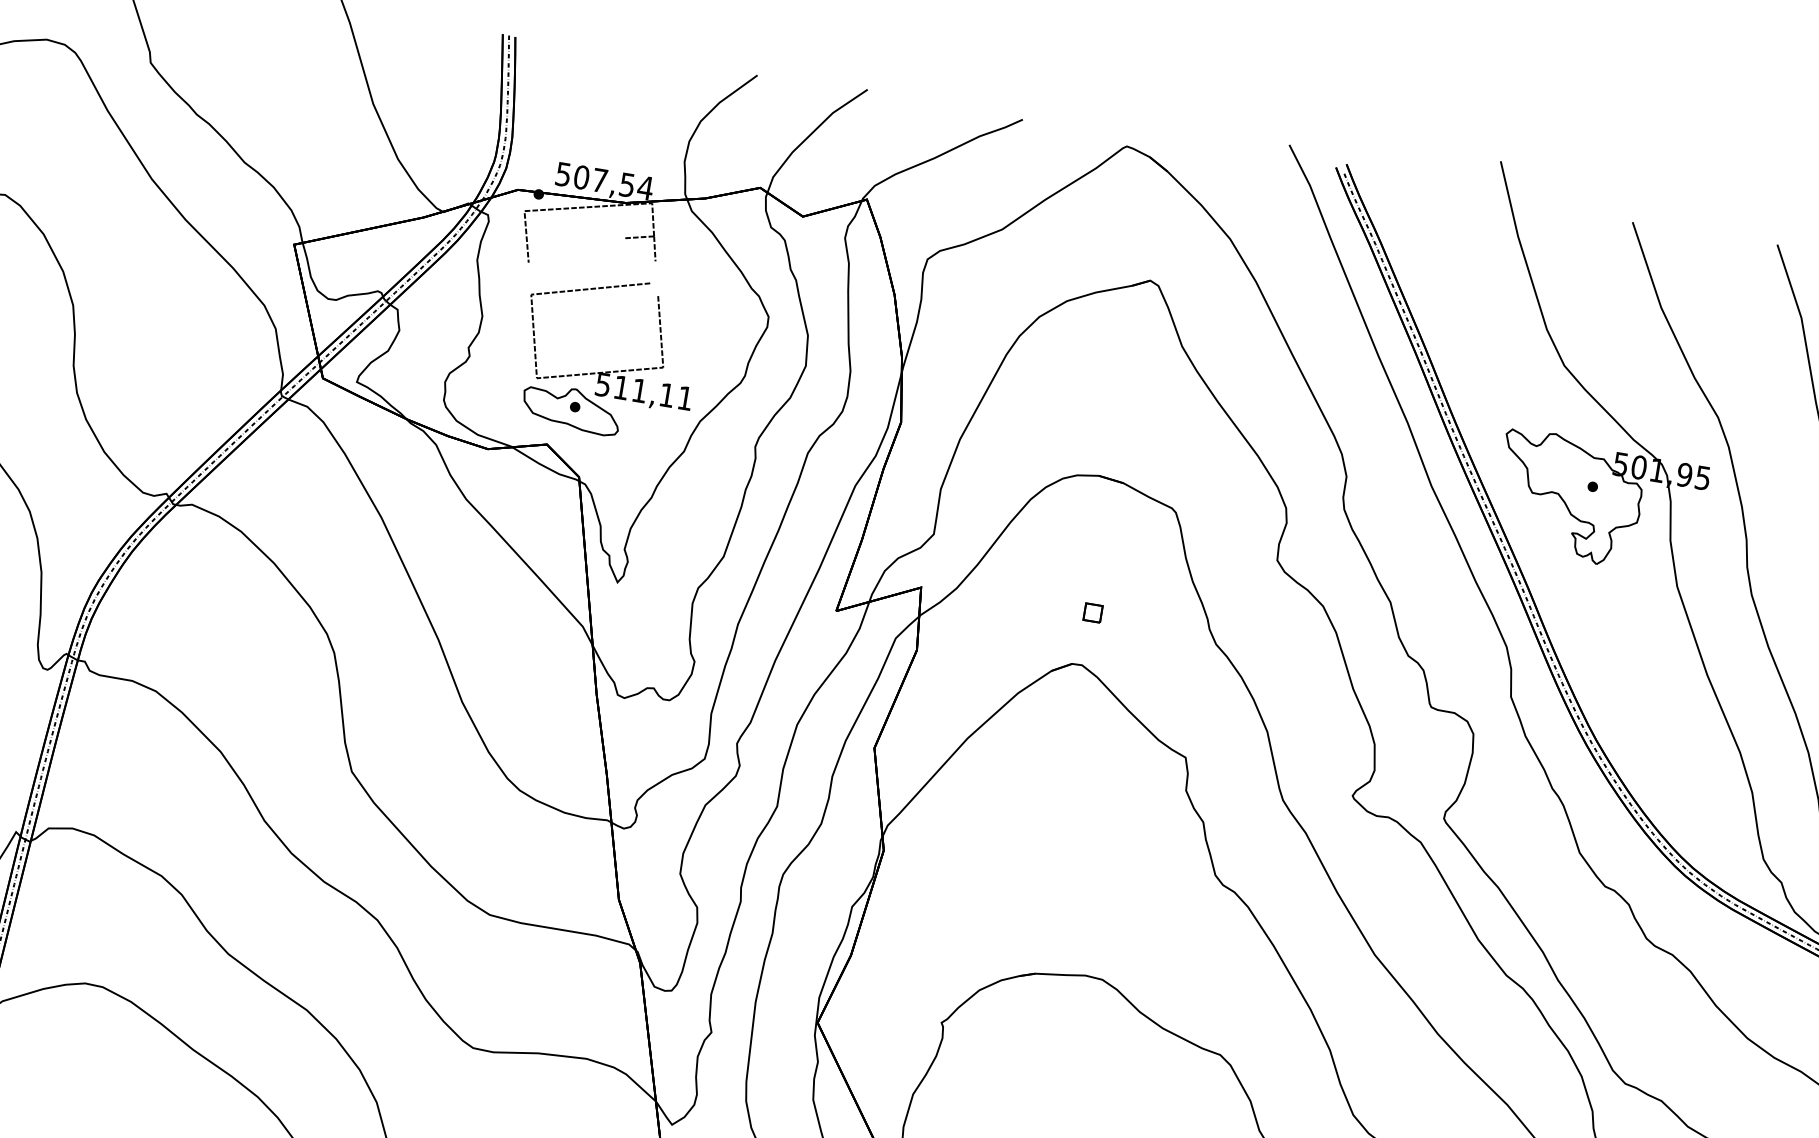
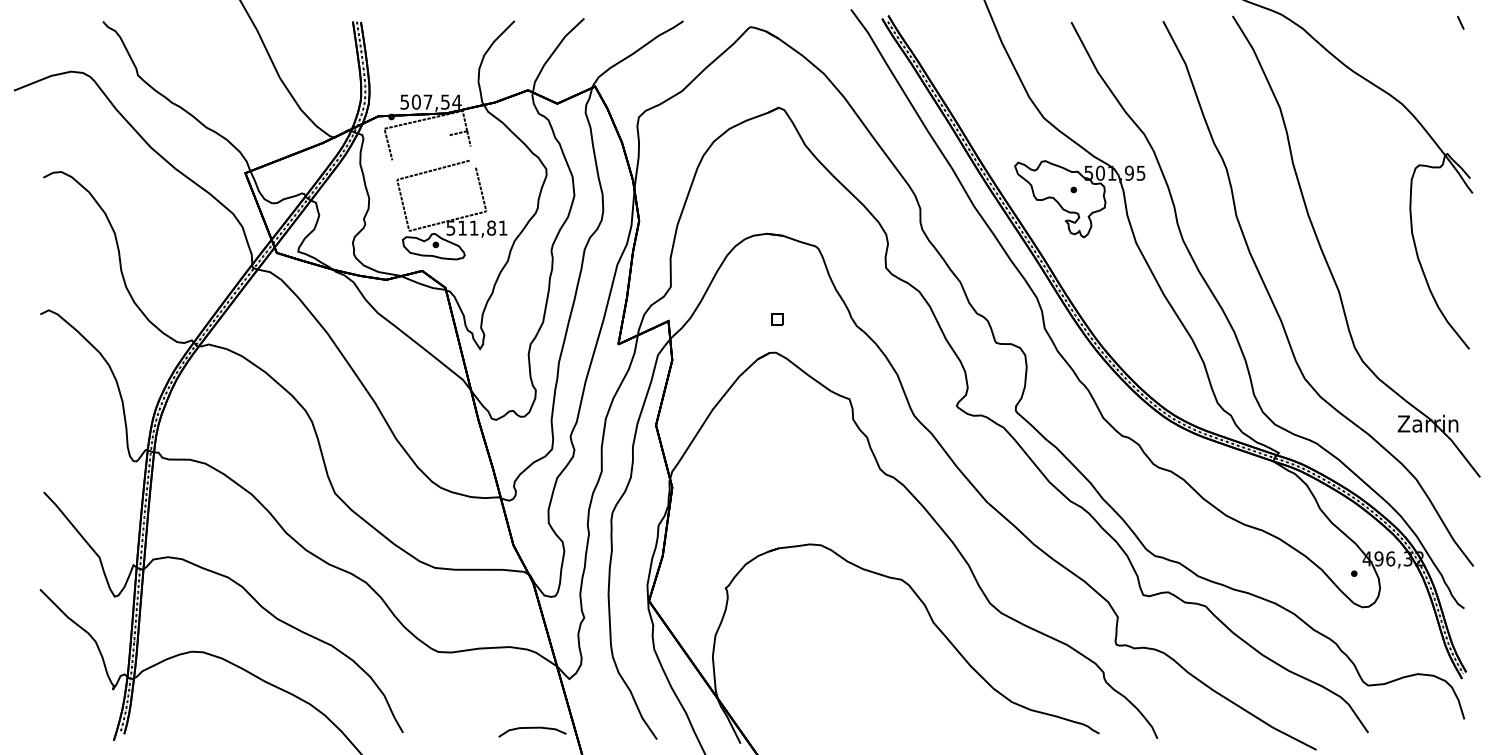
text: (667, 394) -> (491, 227), 511,11 -> 511,81

